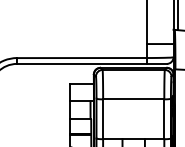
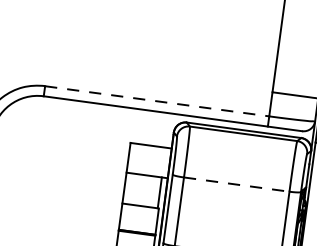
line: (82, 58) -> (157, 102), solid -> dashed
line: (133, 99) -> (236, 184), solid -> dashed

